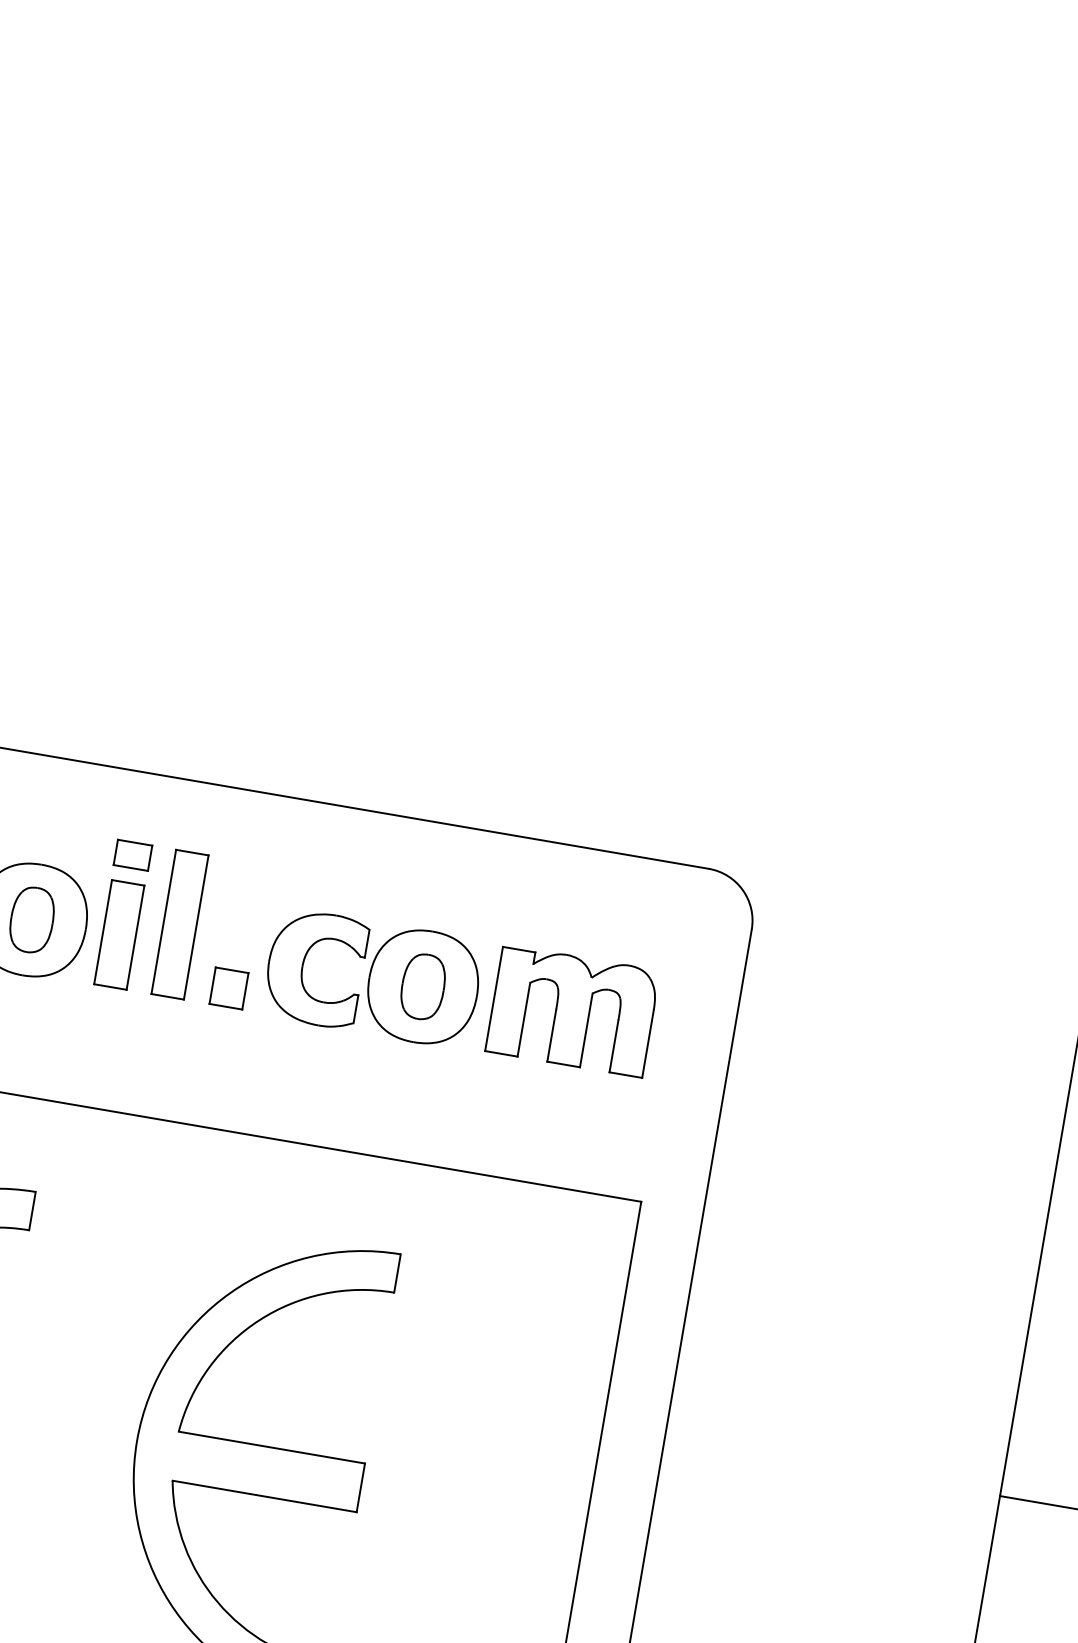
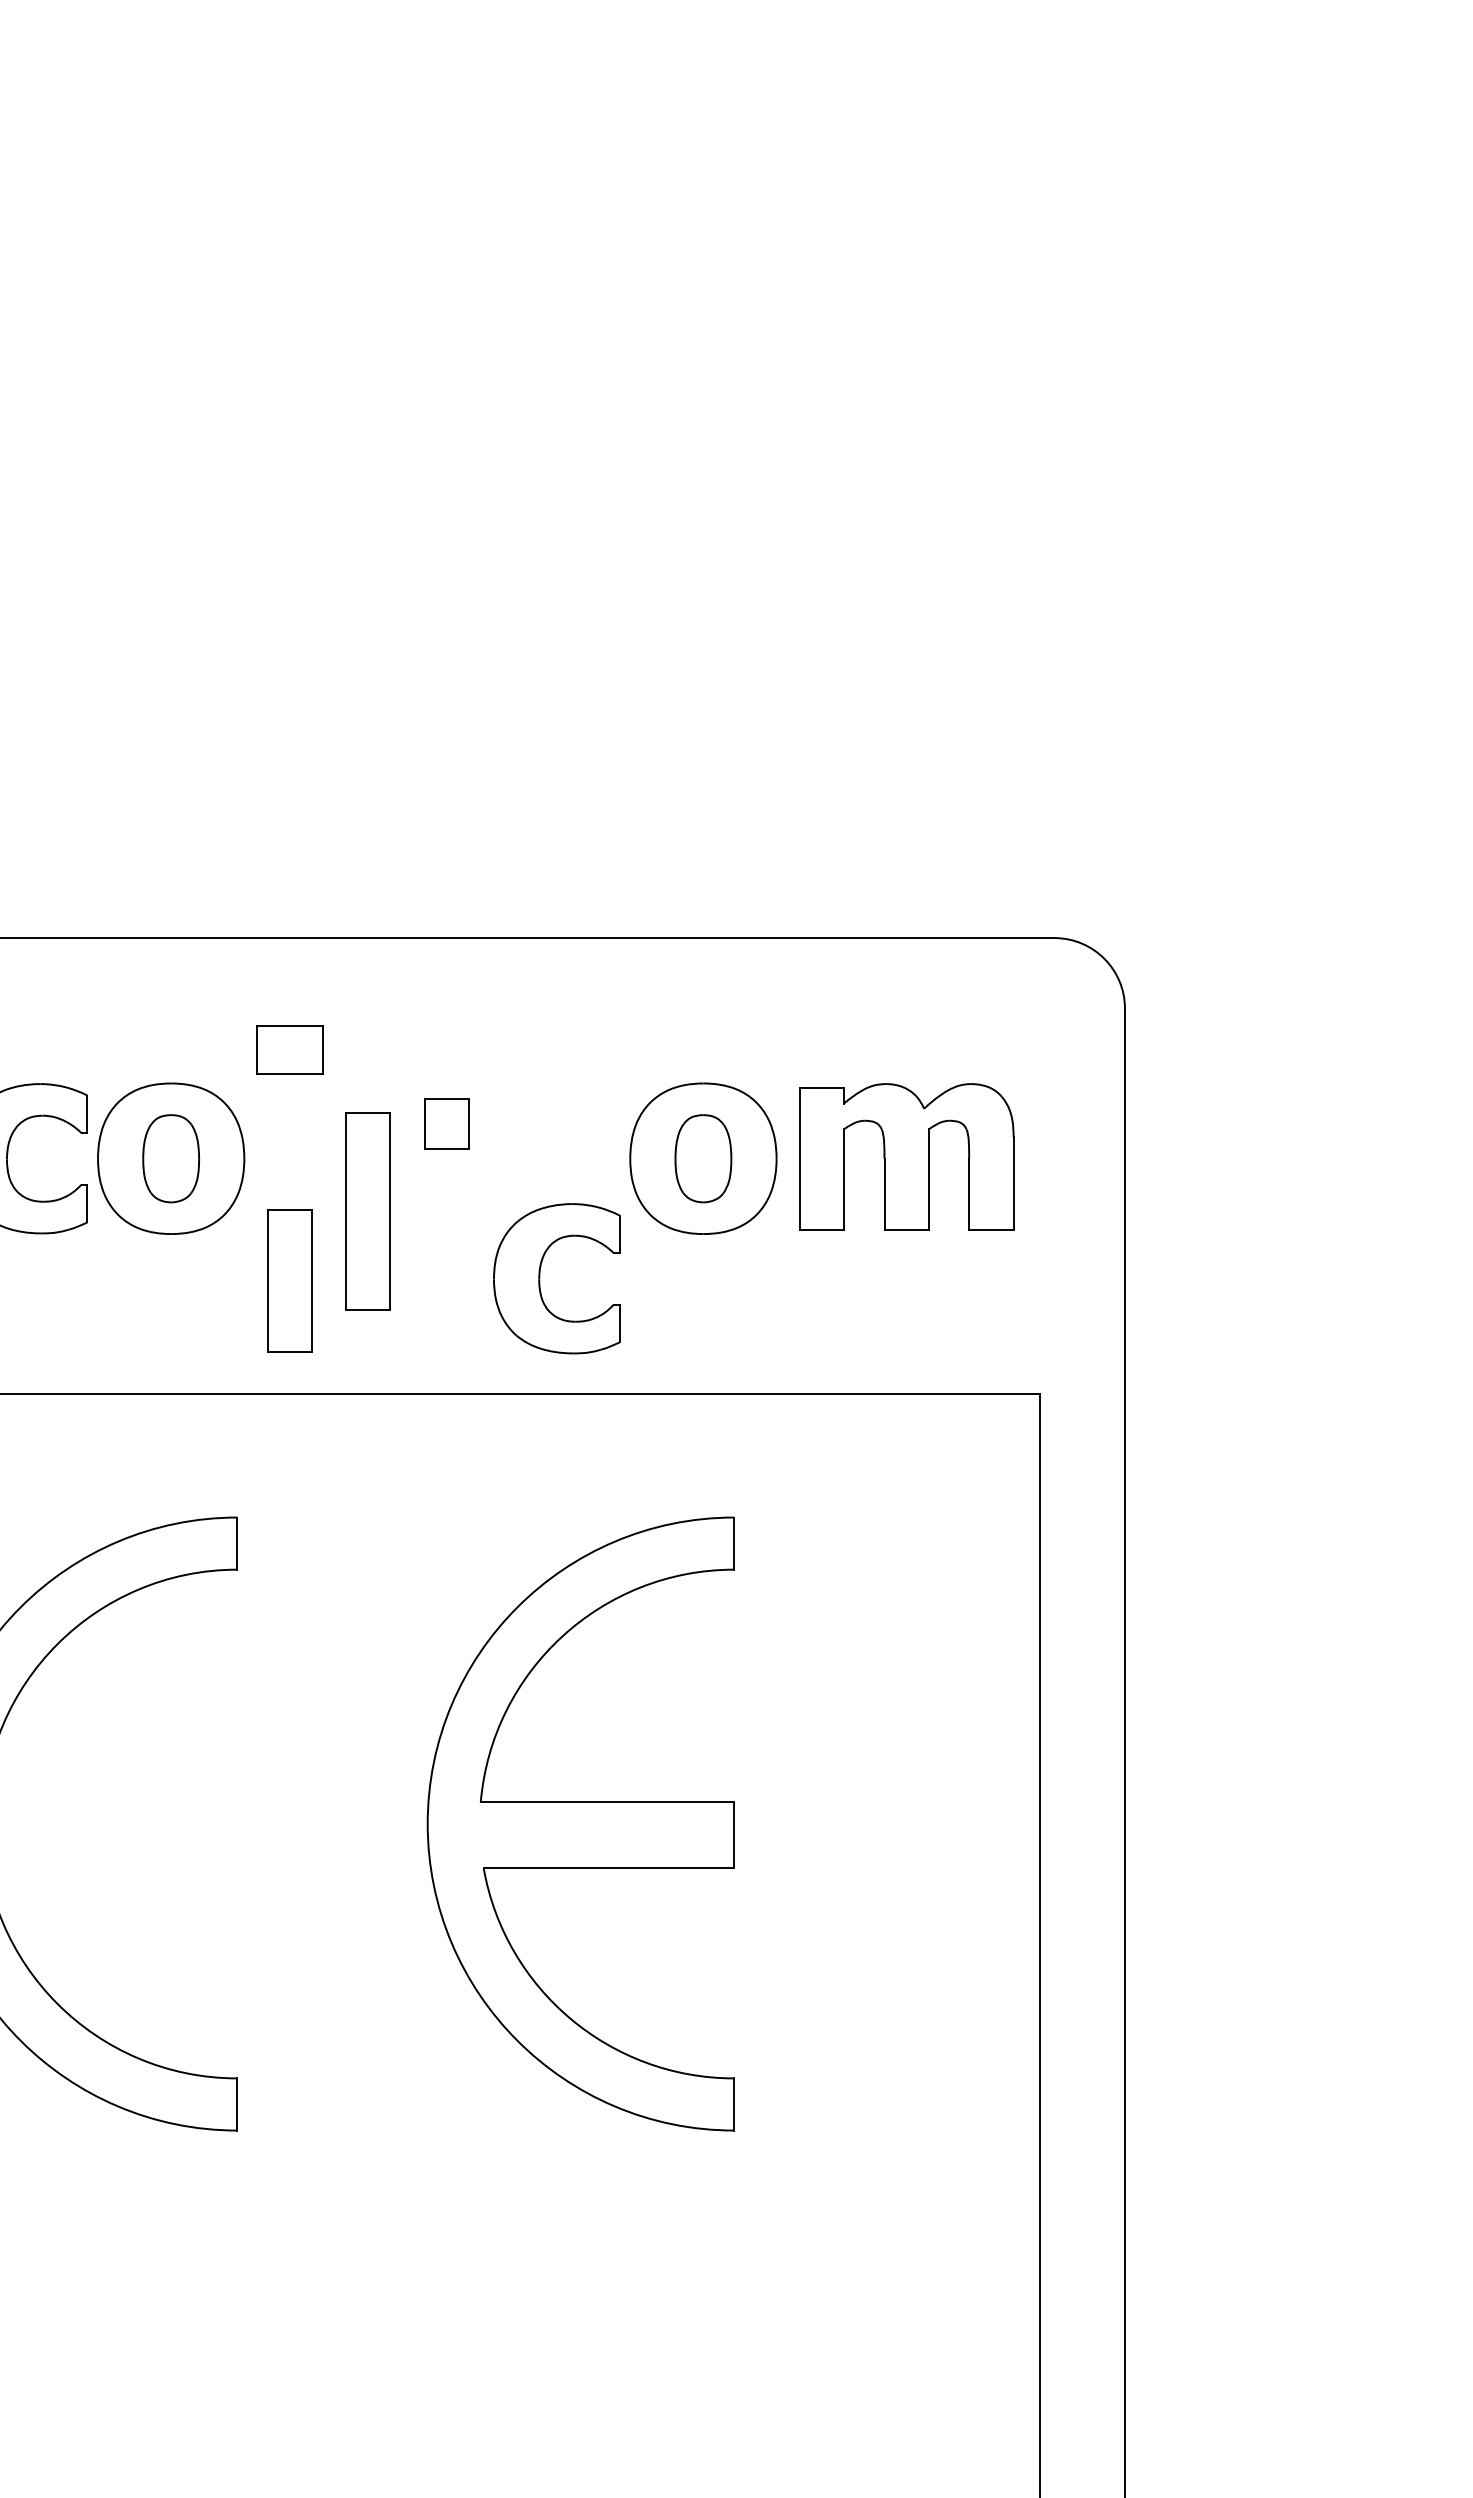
part: (132, 855) -> (289, 1050), size x1.4
part: (179, 924) -> (367, 1211), moved
part: (119, 934) -> (289, 1280), moved
part: (303, 966) -> (540, 1278), moved
part: (228, 988) -> (446, 1123), moved

